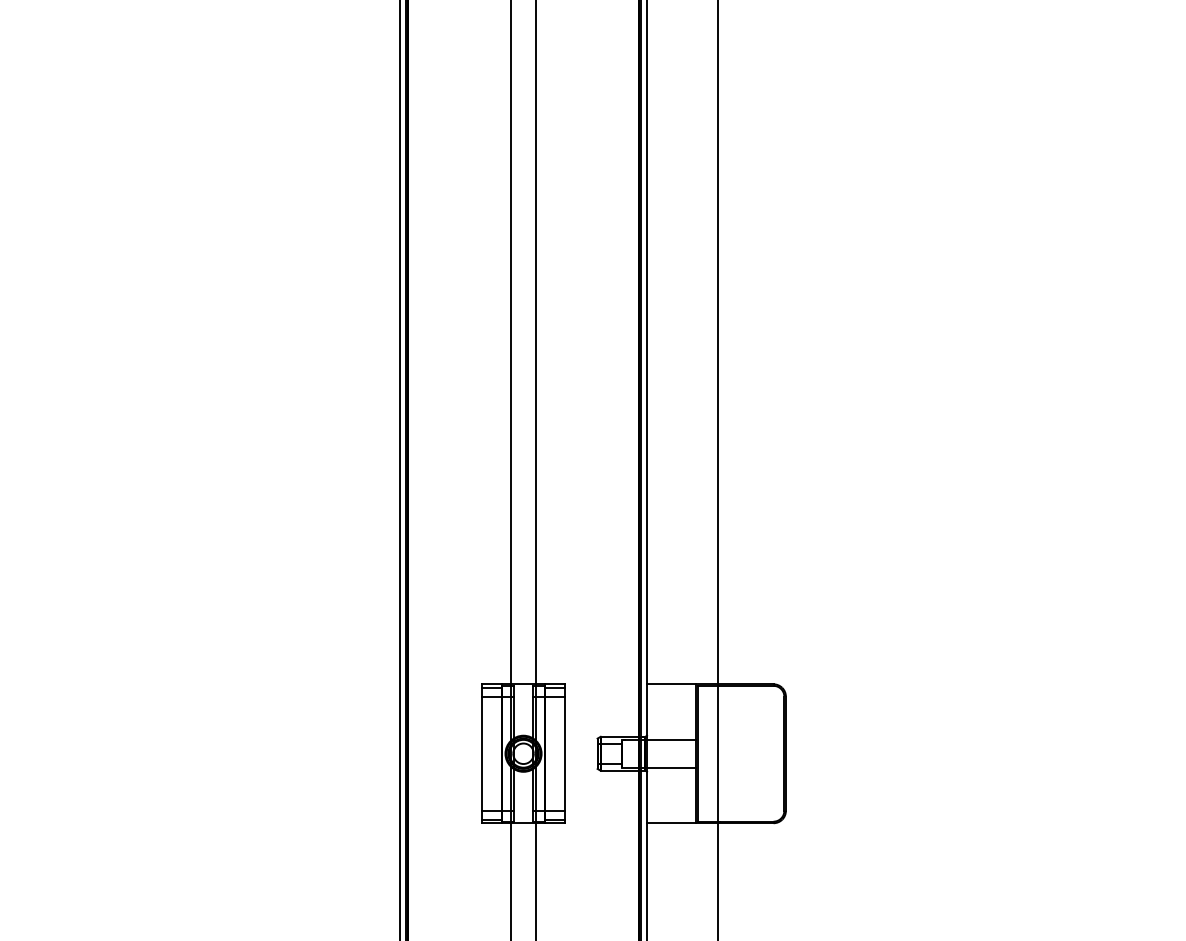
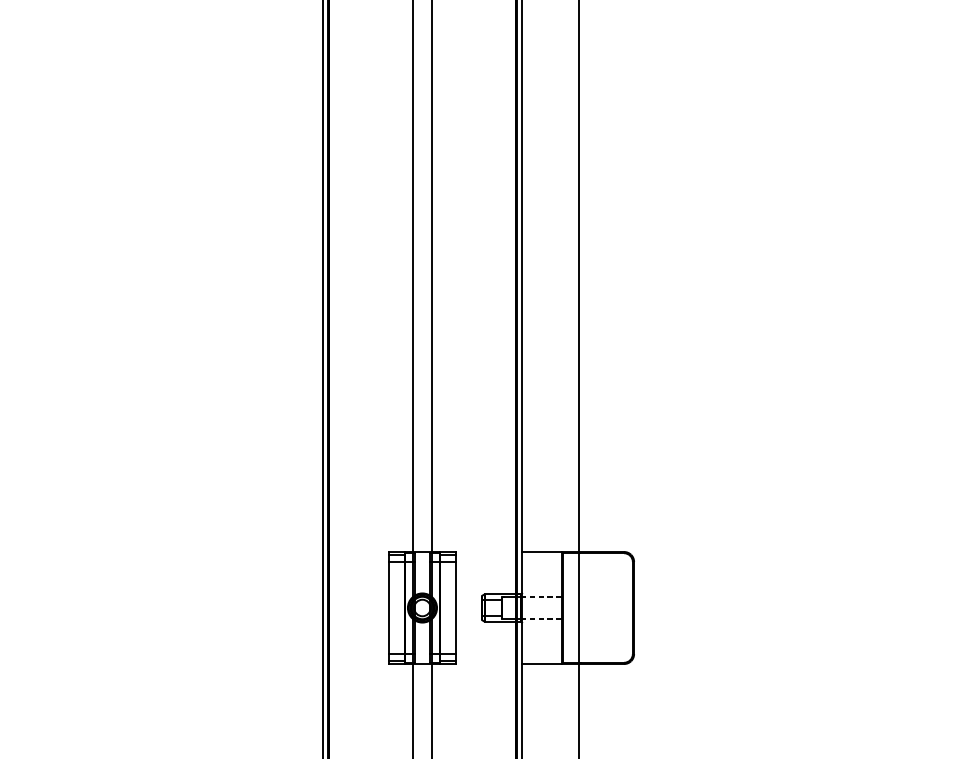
line: (671, 739) -> (541, 596), solid -> dashed
line: (671, 767) -> (541, 619), solid -> dashed

